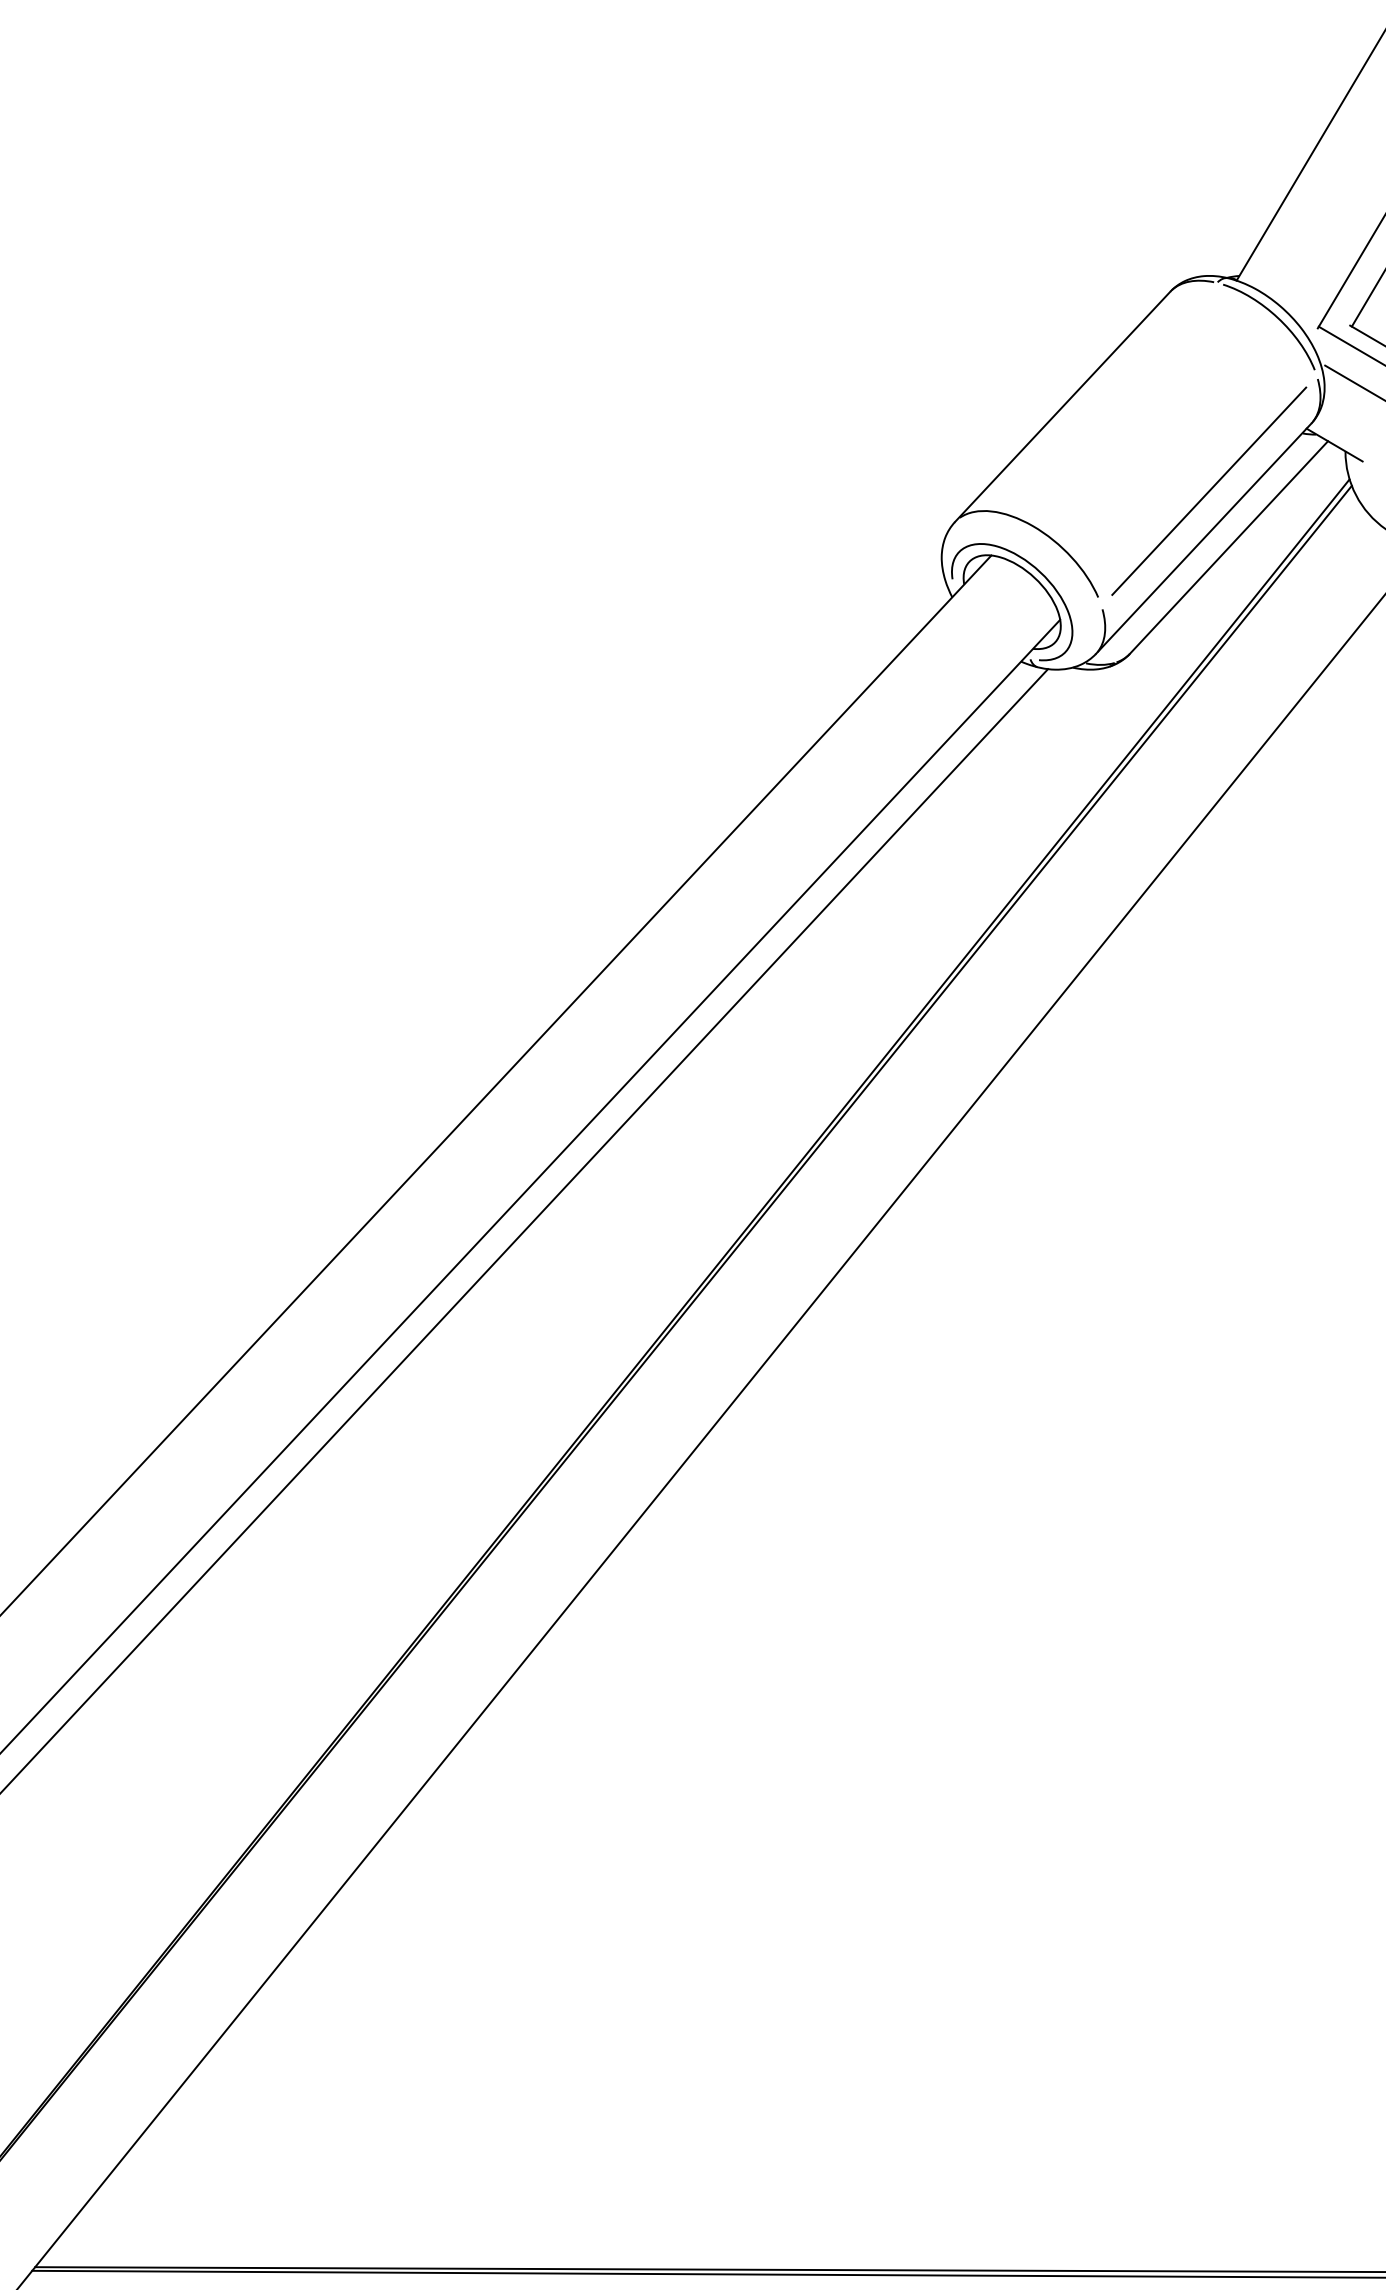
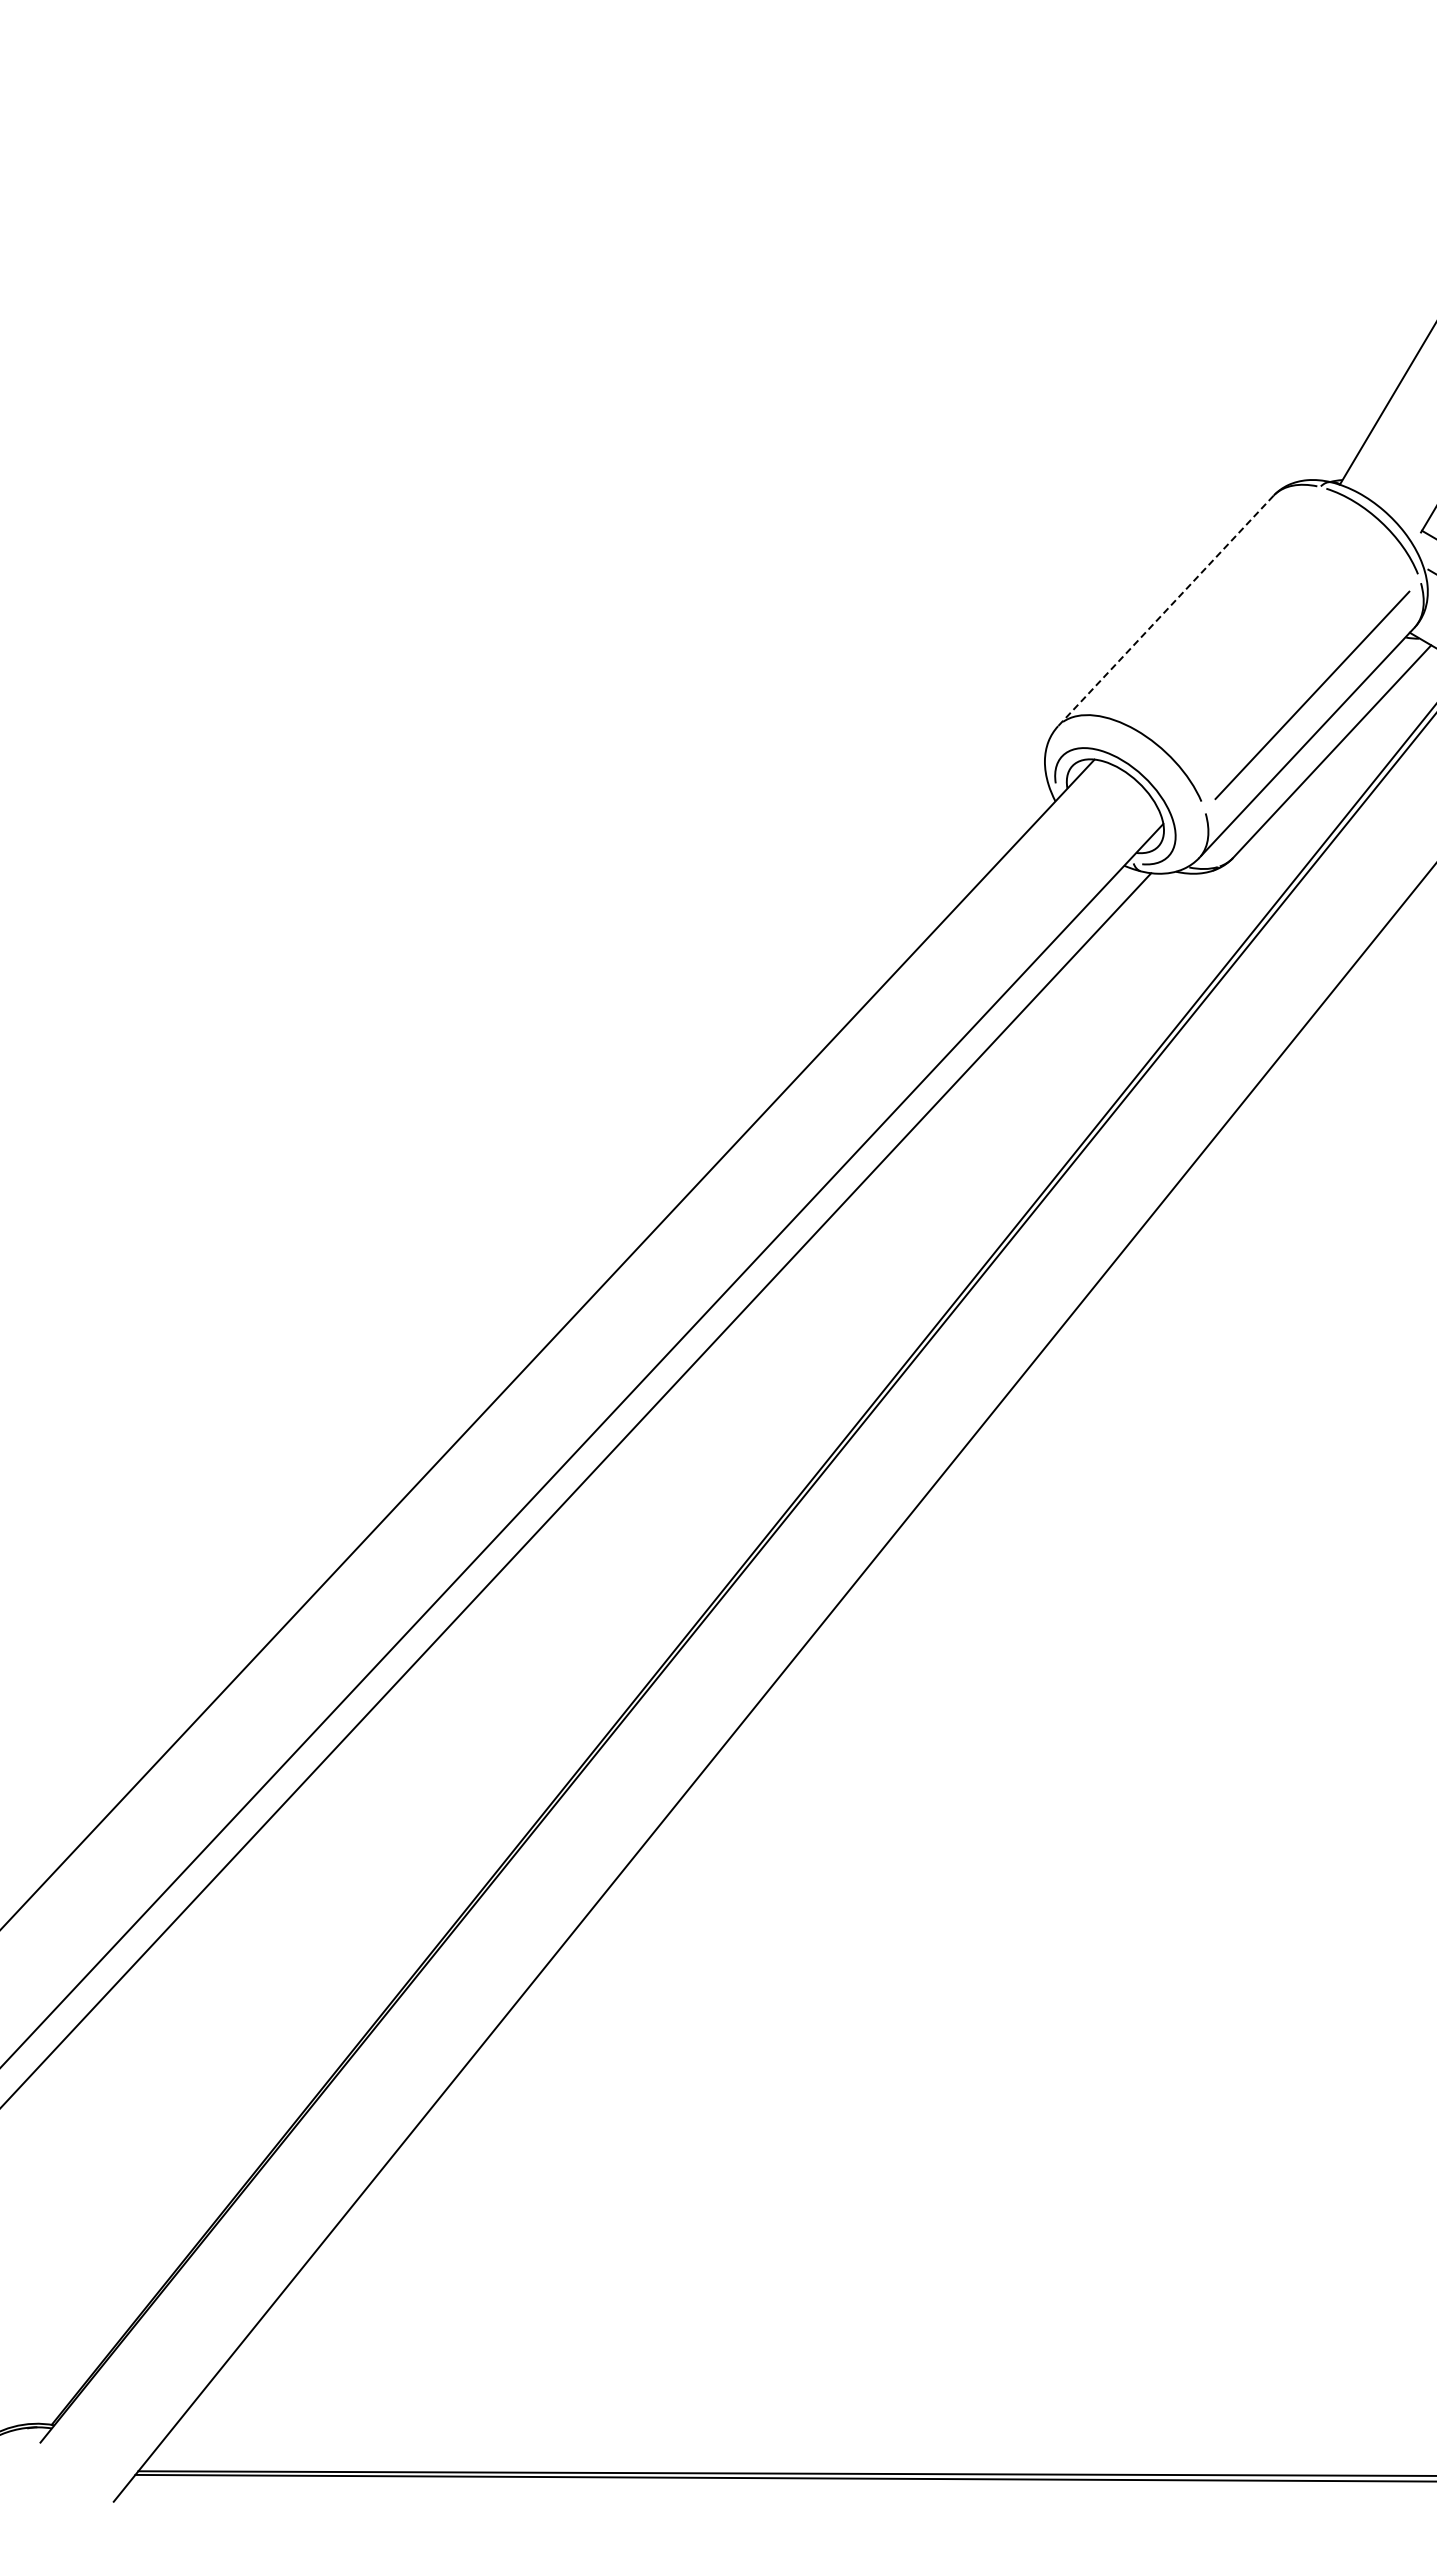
line: (1062, 406) -> (1165, 610), solid -> dashed

